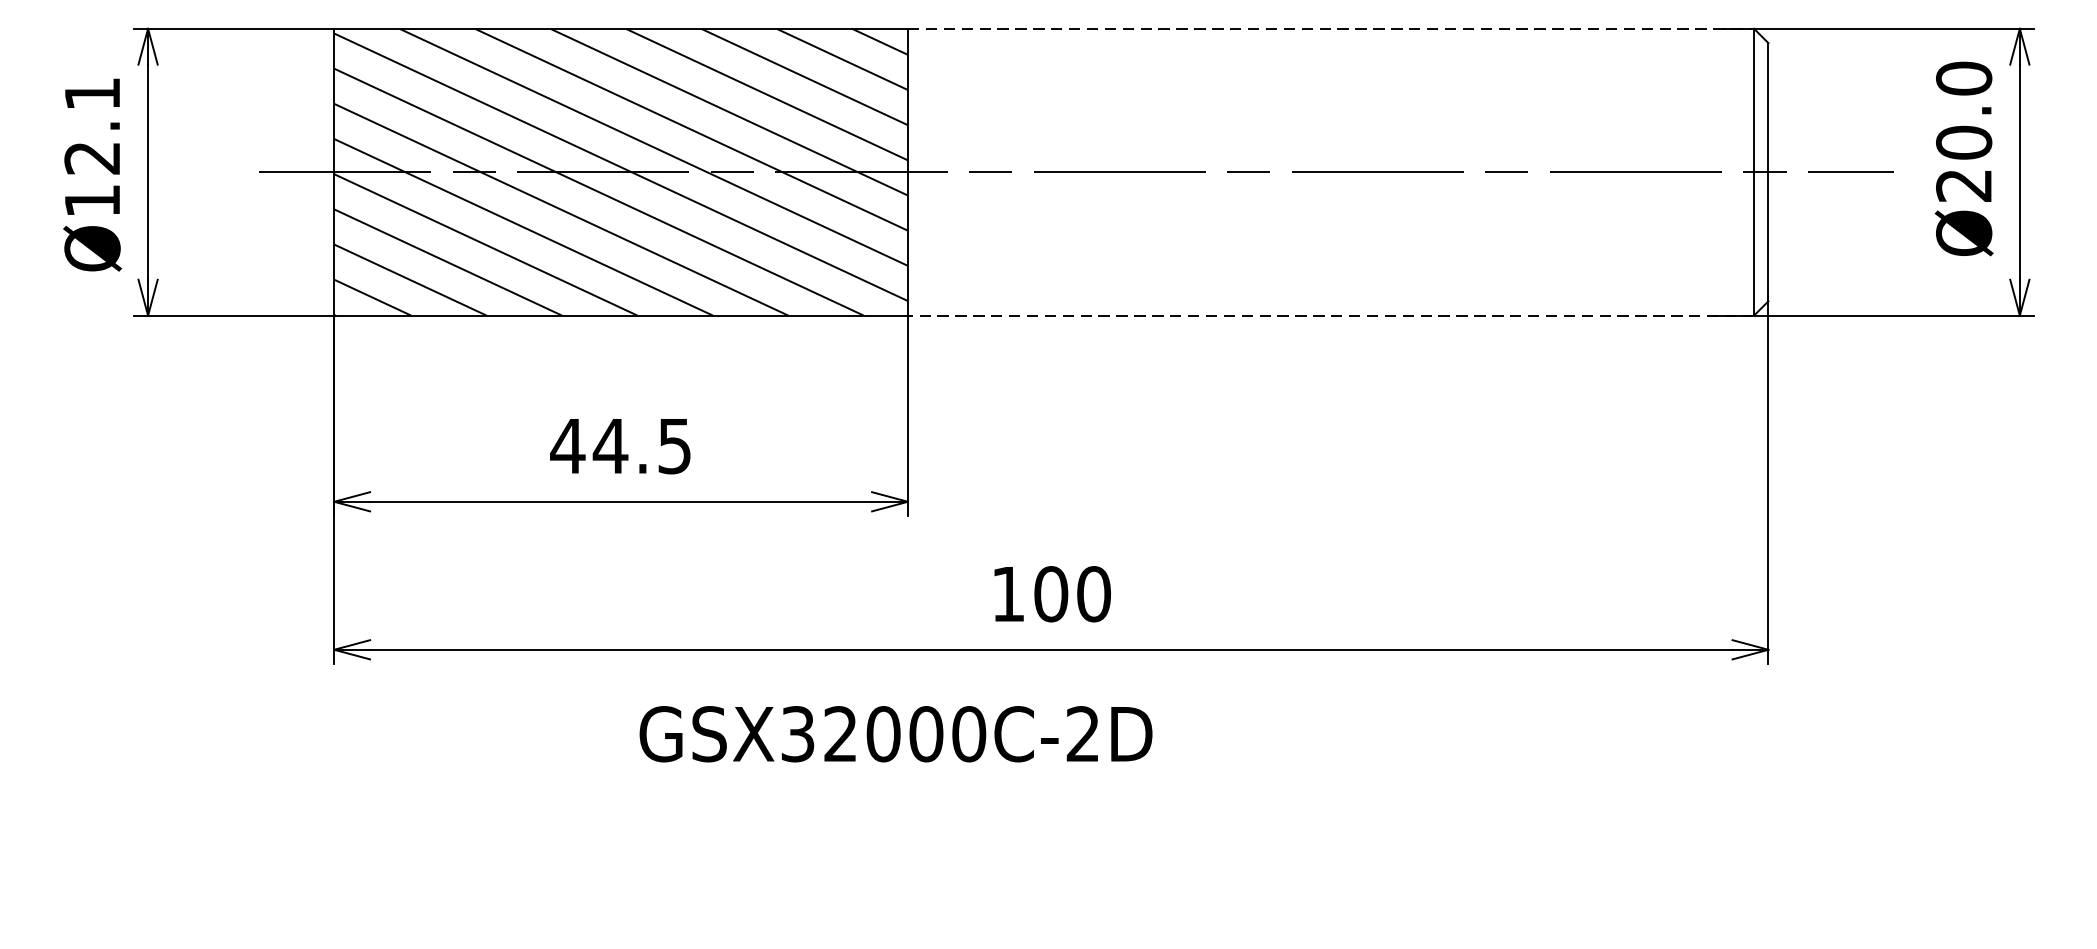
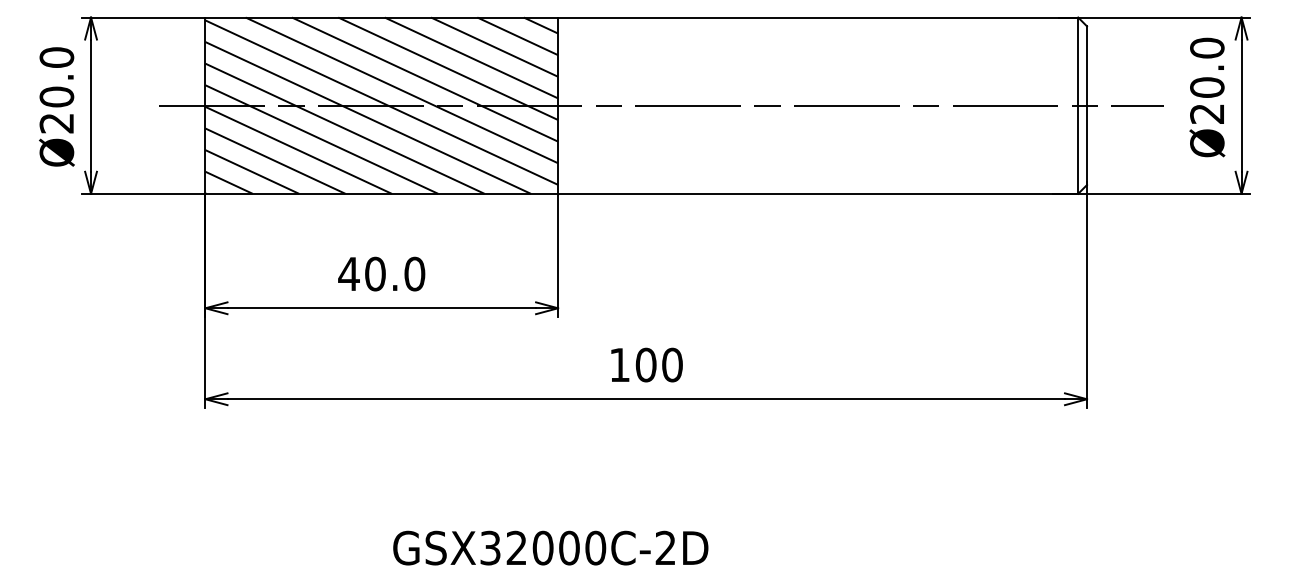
line: (1331, 28) -> (818, 17), dashed -> solid
text: (91, 147) -> (56, 90), Ø12.1 -> Ø20.0
line: (1329, 315) -> (817, 193), dashed -> solid
text: (641, 445) -> (394, 273), 44.5 -> 40.0
text: (895, 733) -> (550, 547), moved

